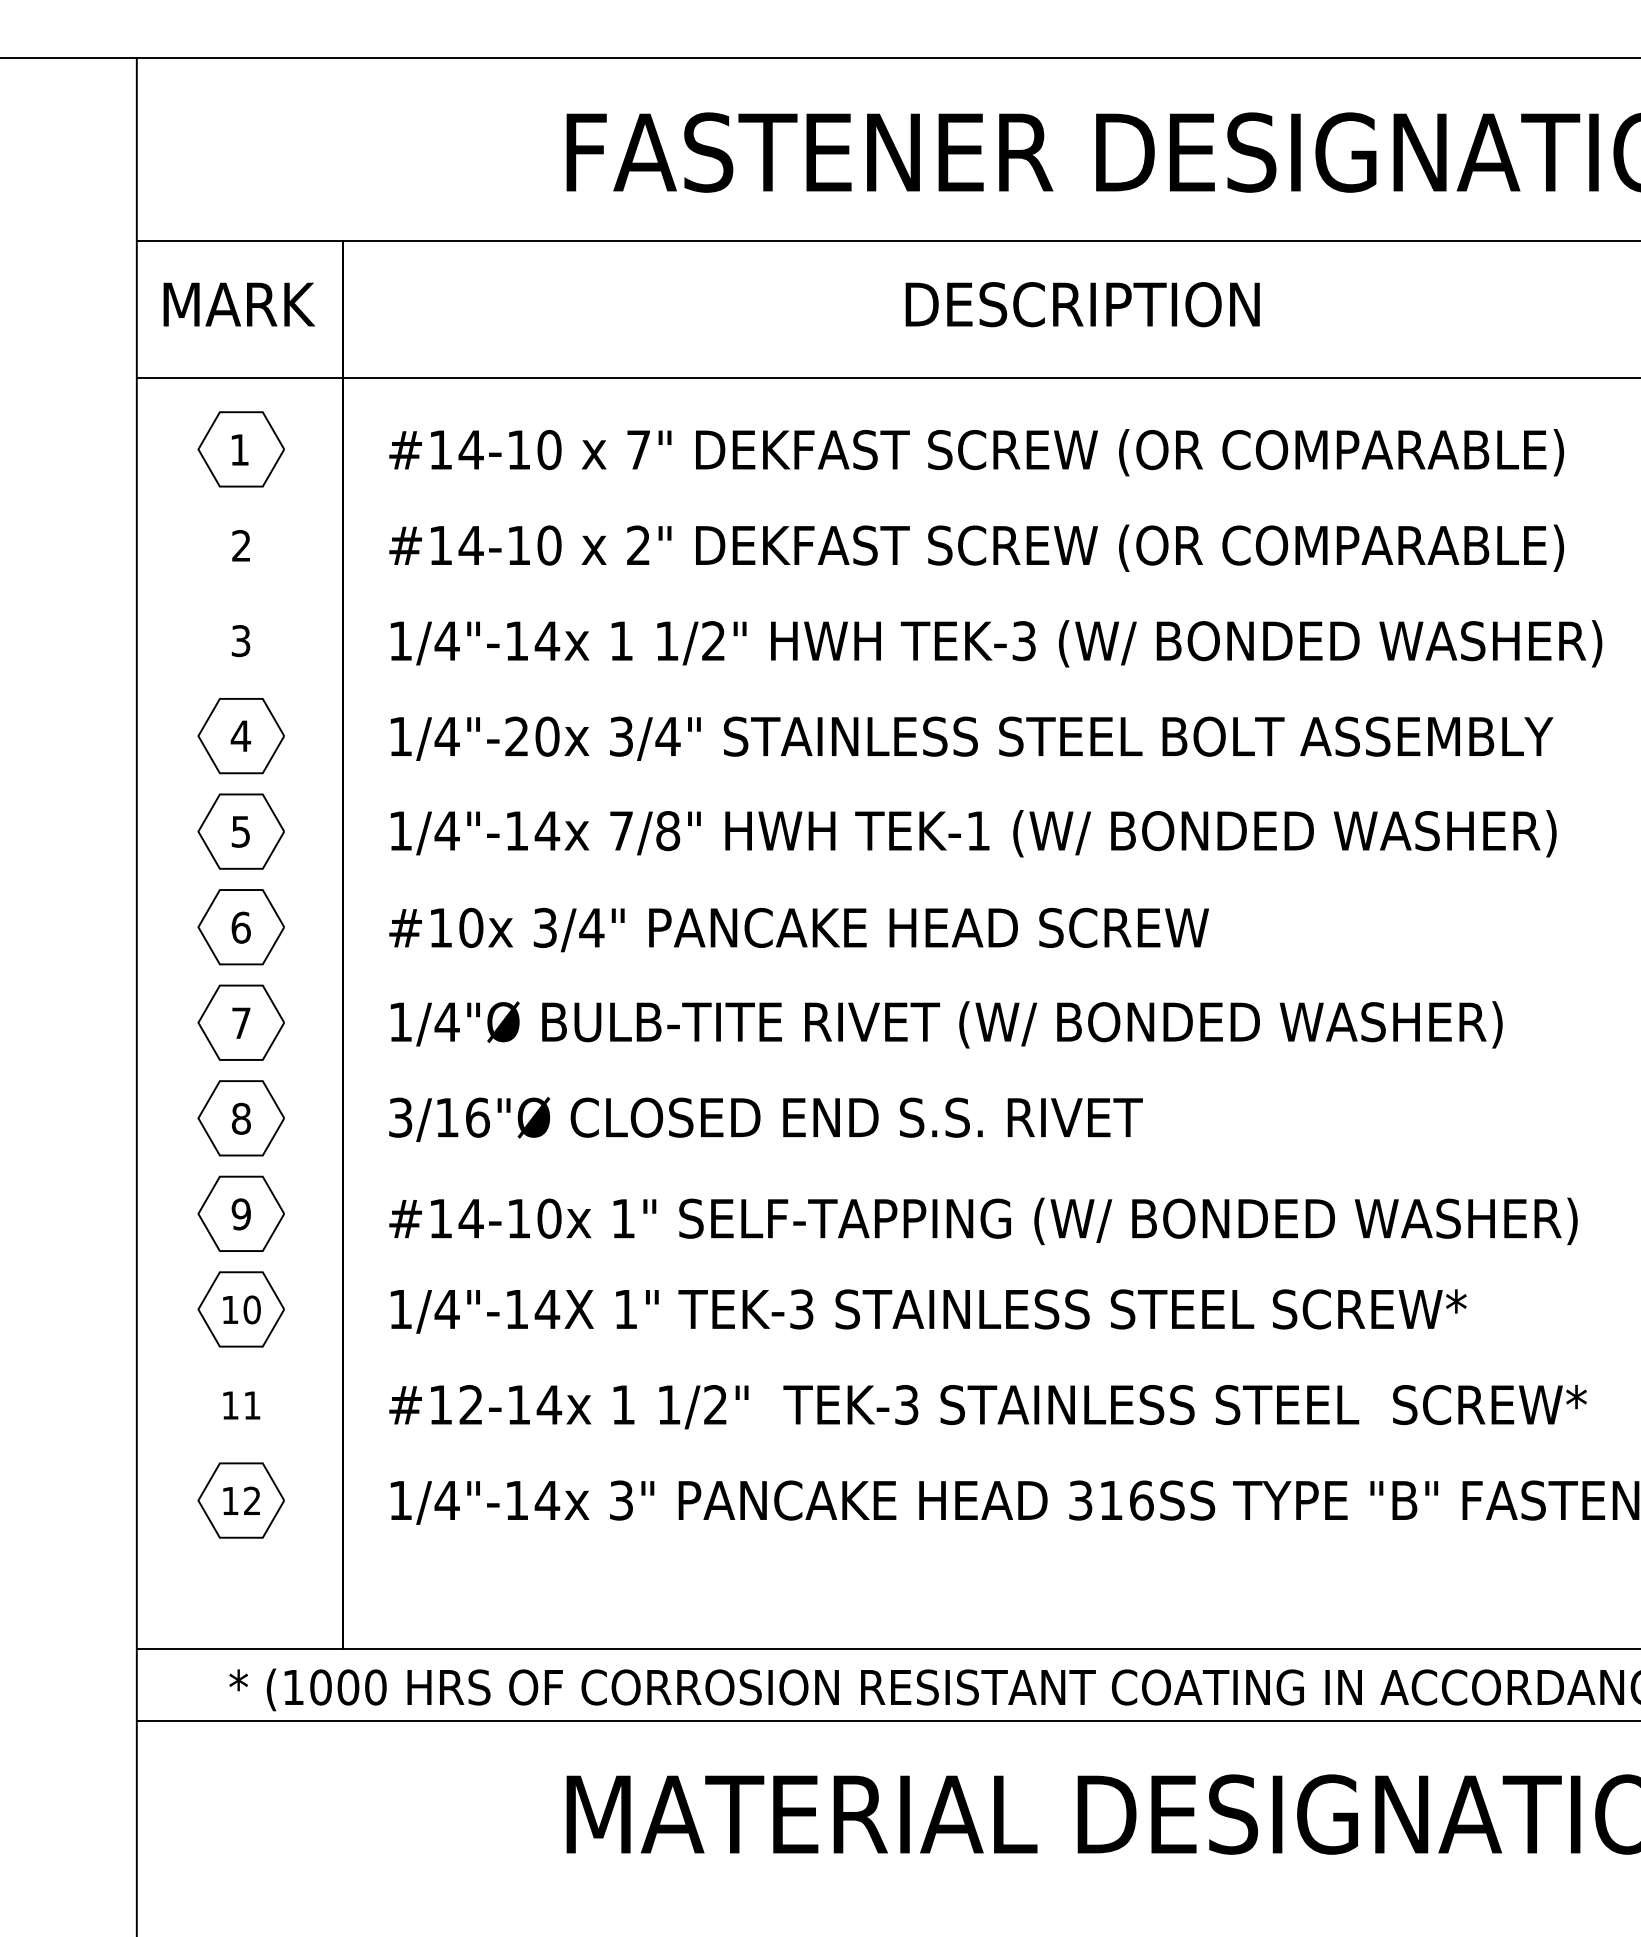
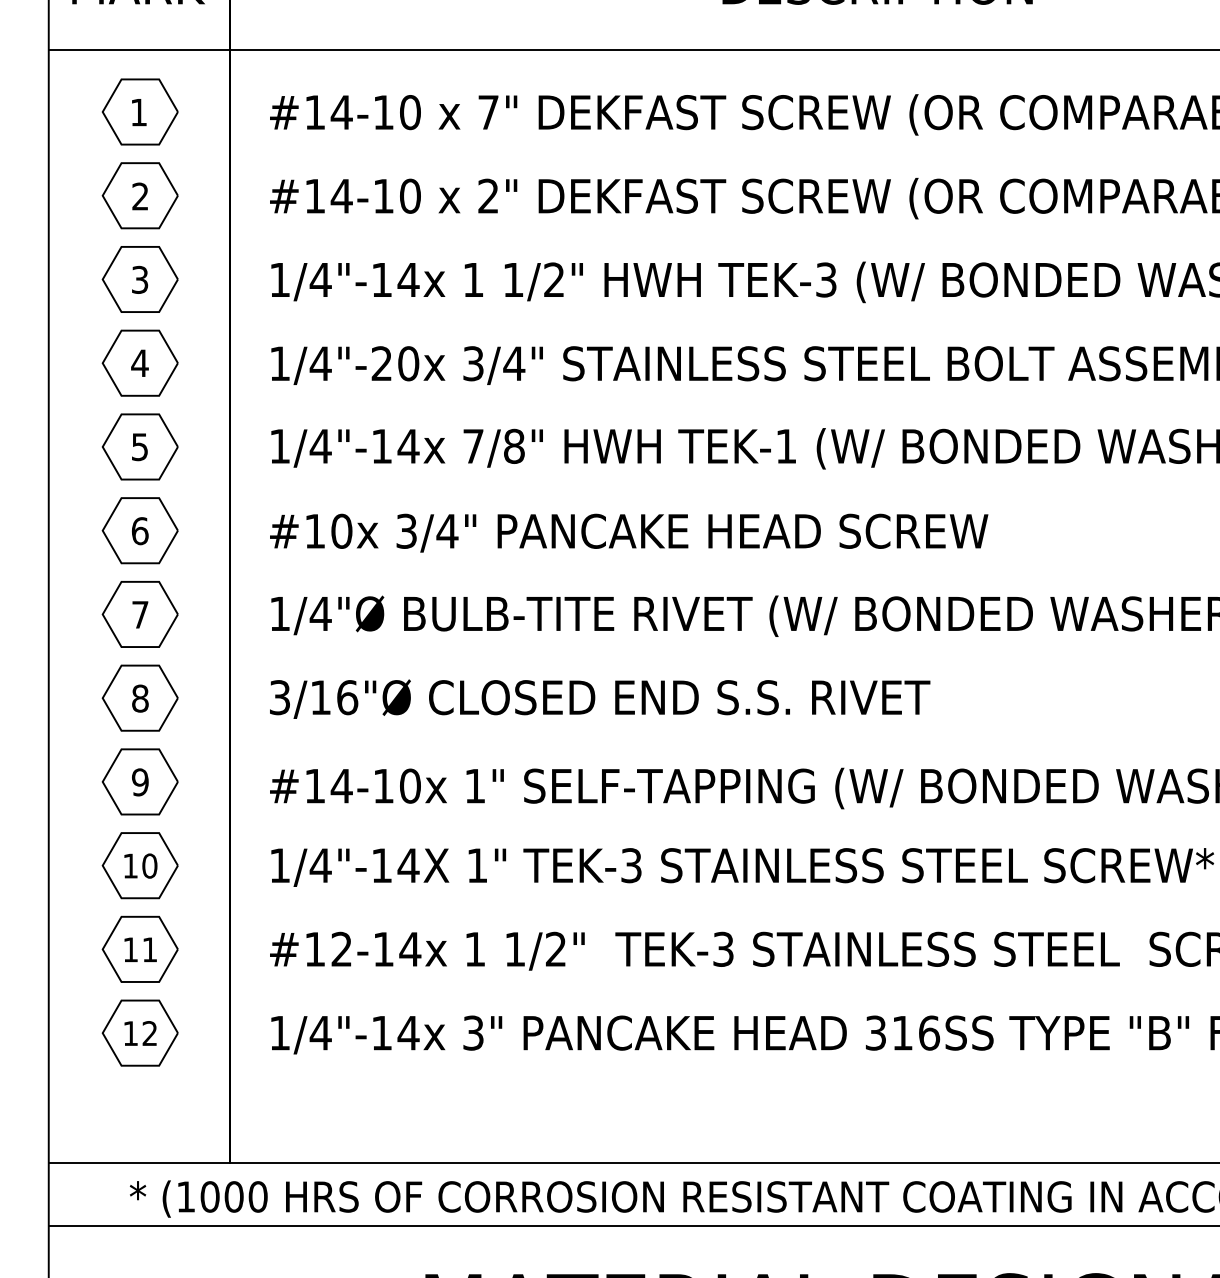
part: (240, 544) -> (139, 195), added
part: (240, 640) -> (139, 279), added
part: (240, 1404) -> (139, 948), added

